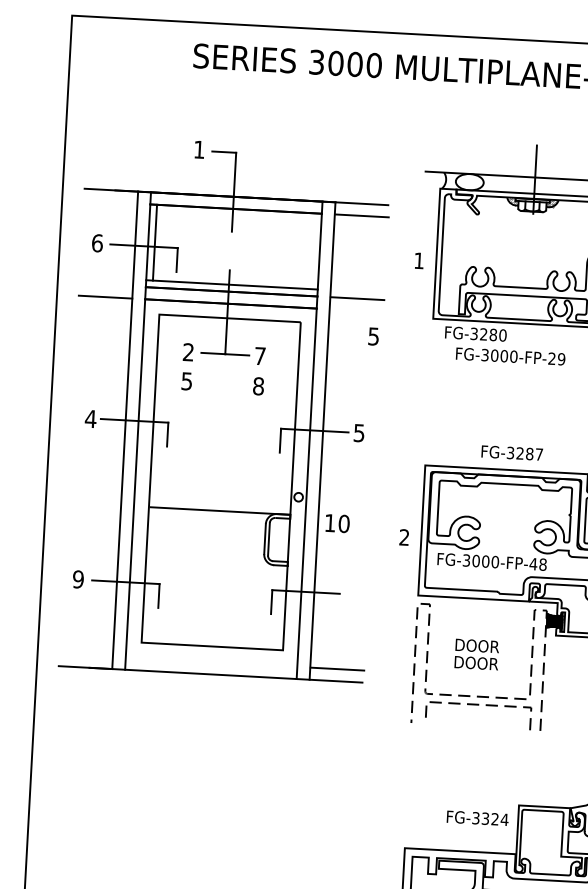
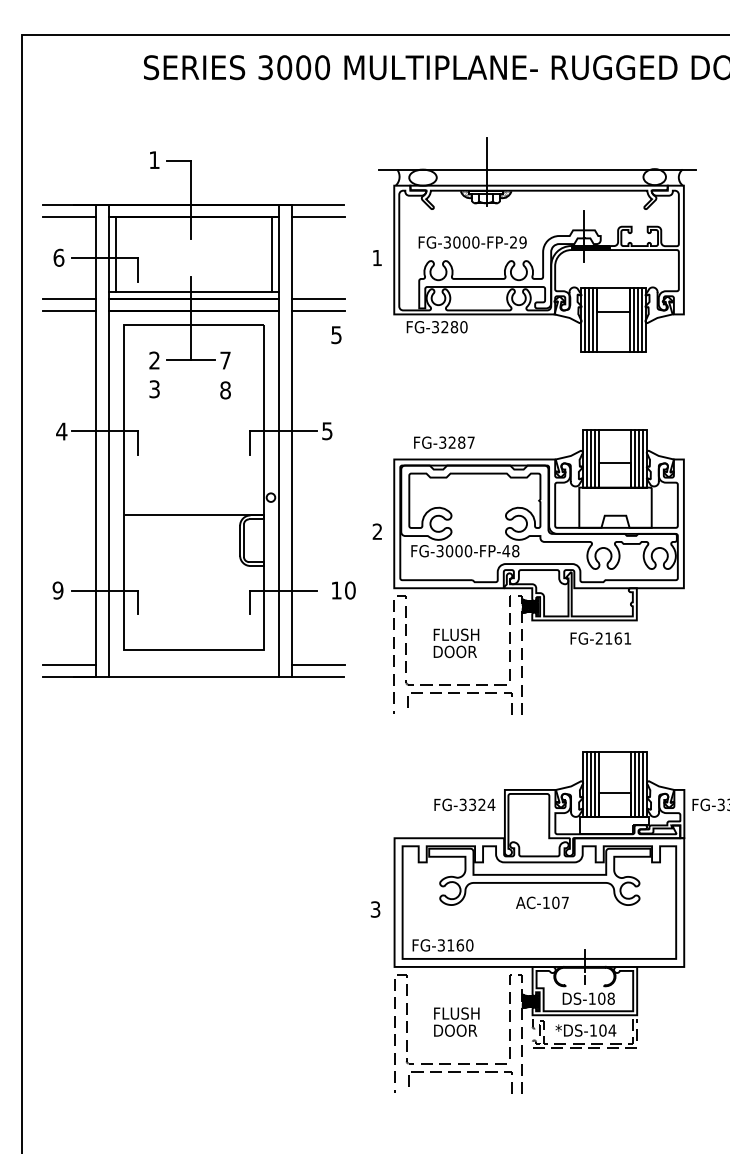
line: (110, 202) -> (69, 216), added
line: (313, 250) -> (272, 253), added
line: (105, 284) -> (69, 298), added
line: (356, 310) -> (318, 310), added
text: (510, 356) -> (472, 242), moved
text: (186, 380) -> (154, 388), 5 -> 3
text: (512, 452) -> (444, 442), moved
text: (337, 523) -> (343, 590), moved
text: (479, 645) -> (457, 634), DOOR -> FLUSH
line: (85, 655) -> (69, 665), added

